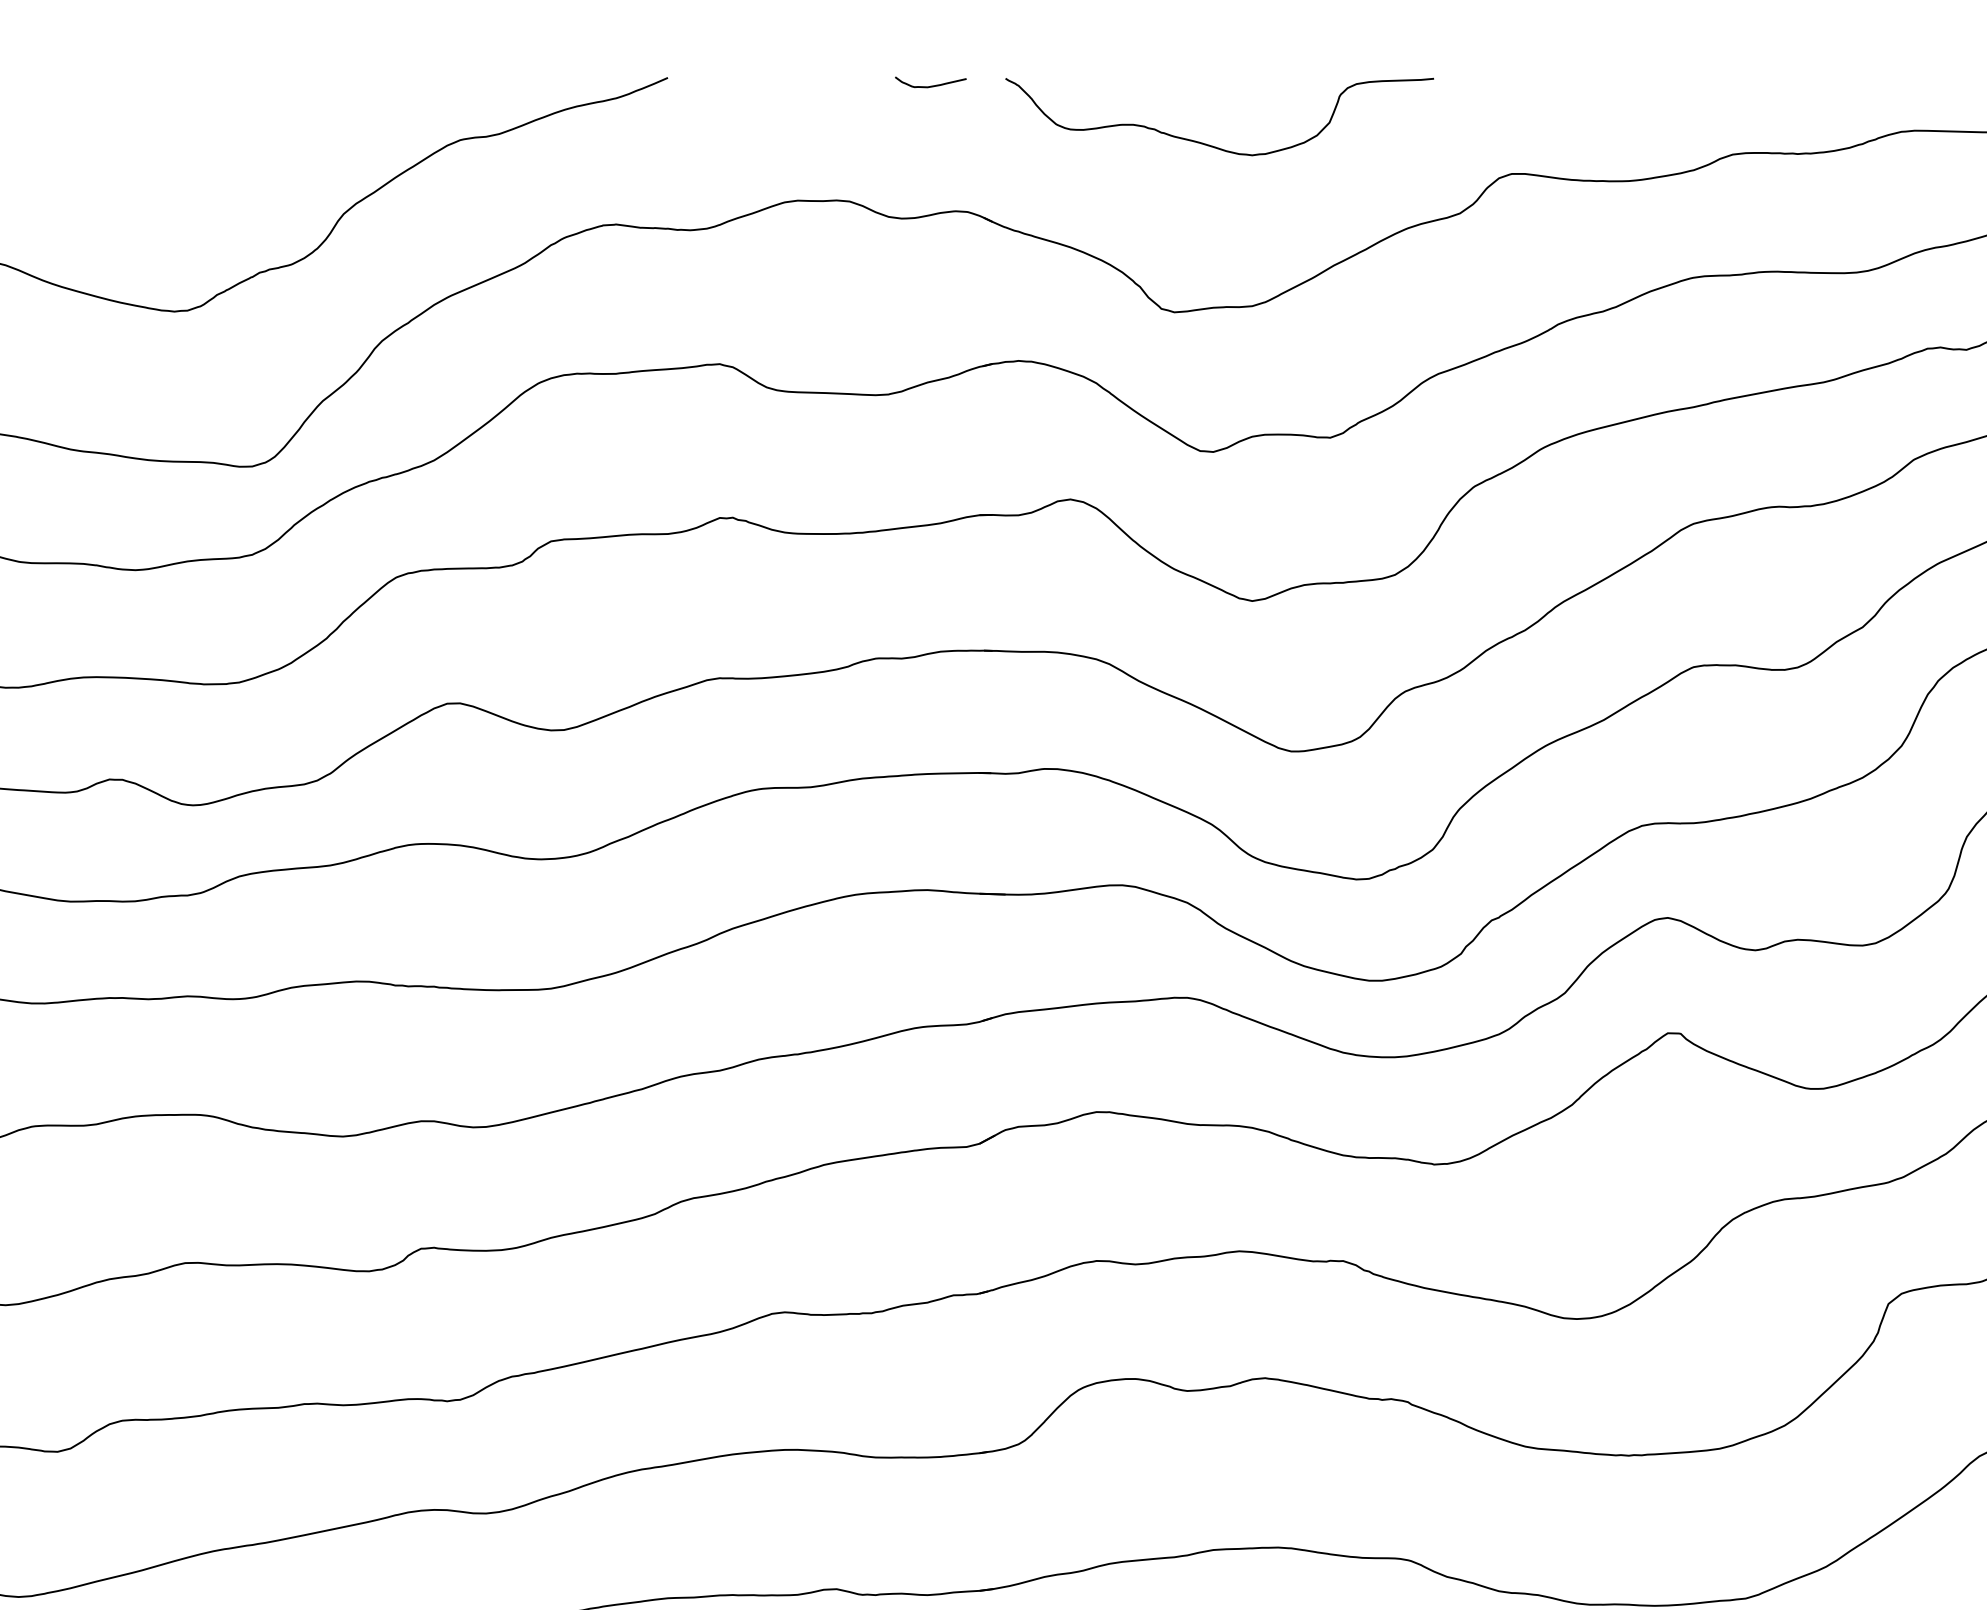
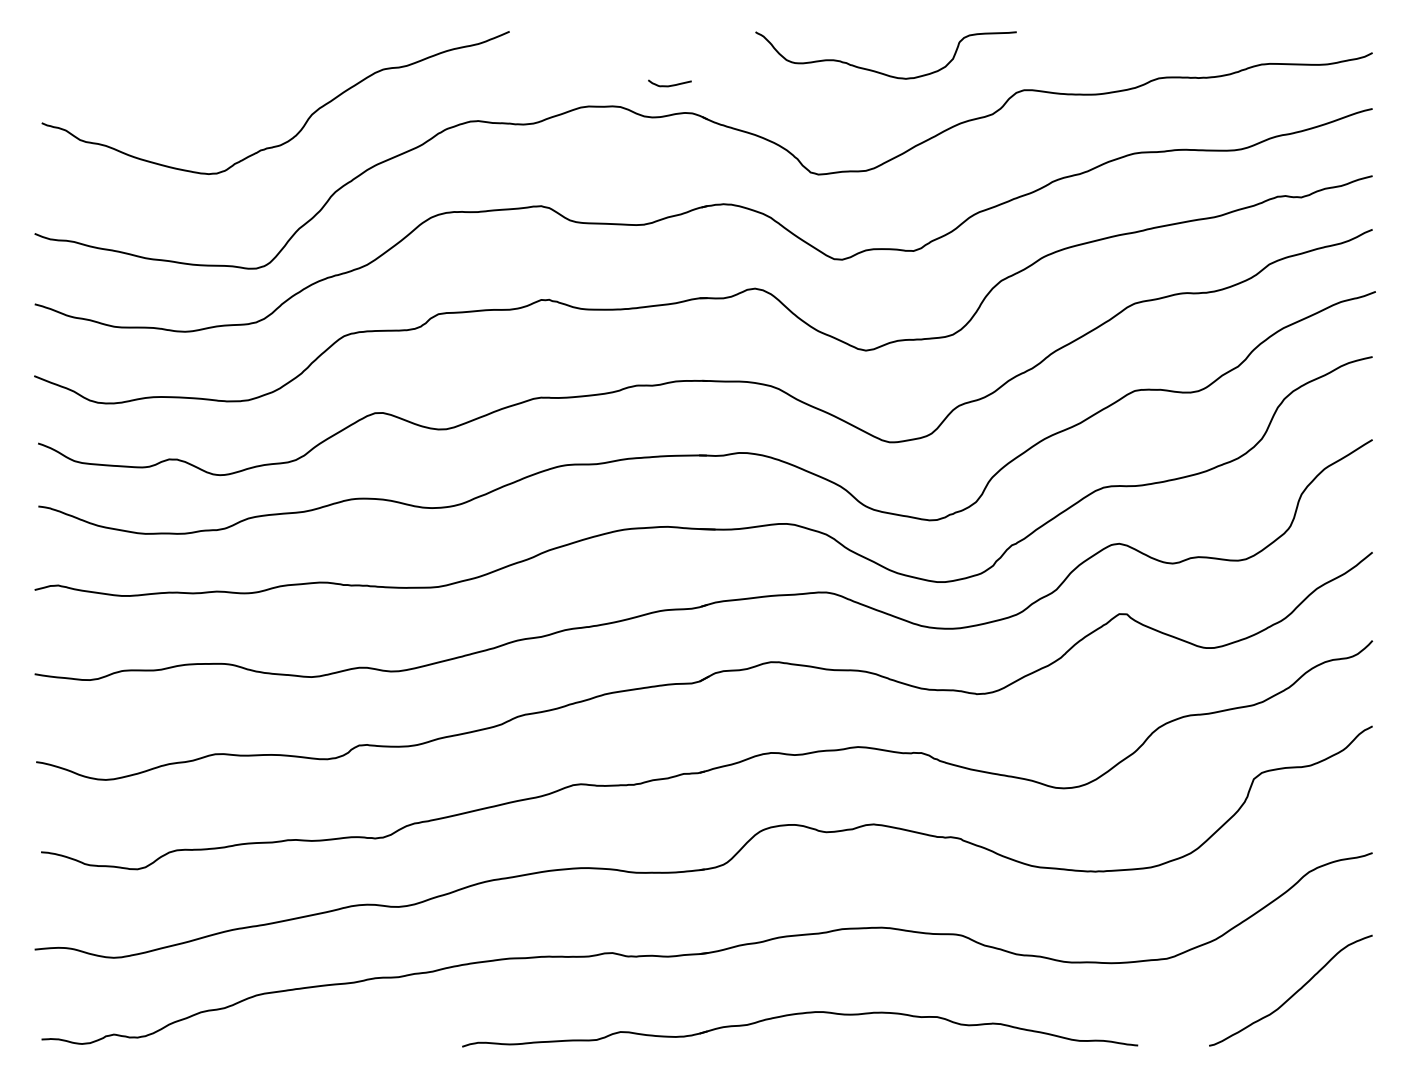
curve: (930, 85) -> (669, 85), moved
curve: (1213, 144) -> (882, 72), moved

